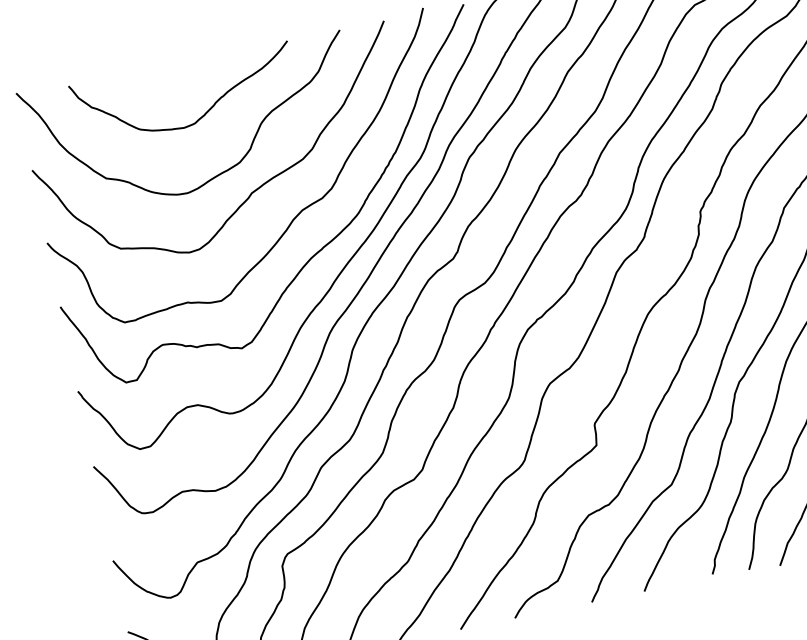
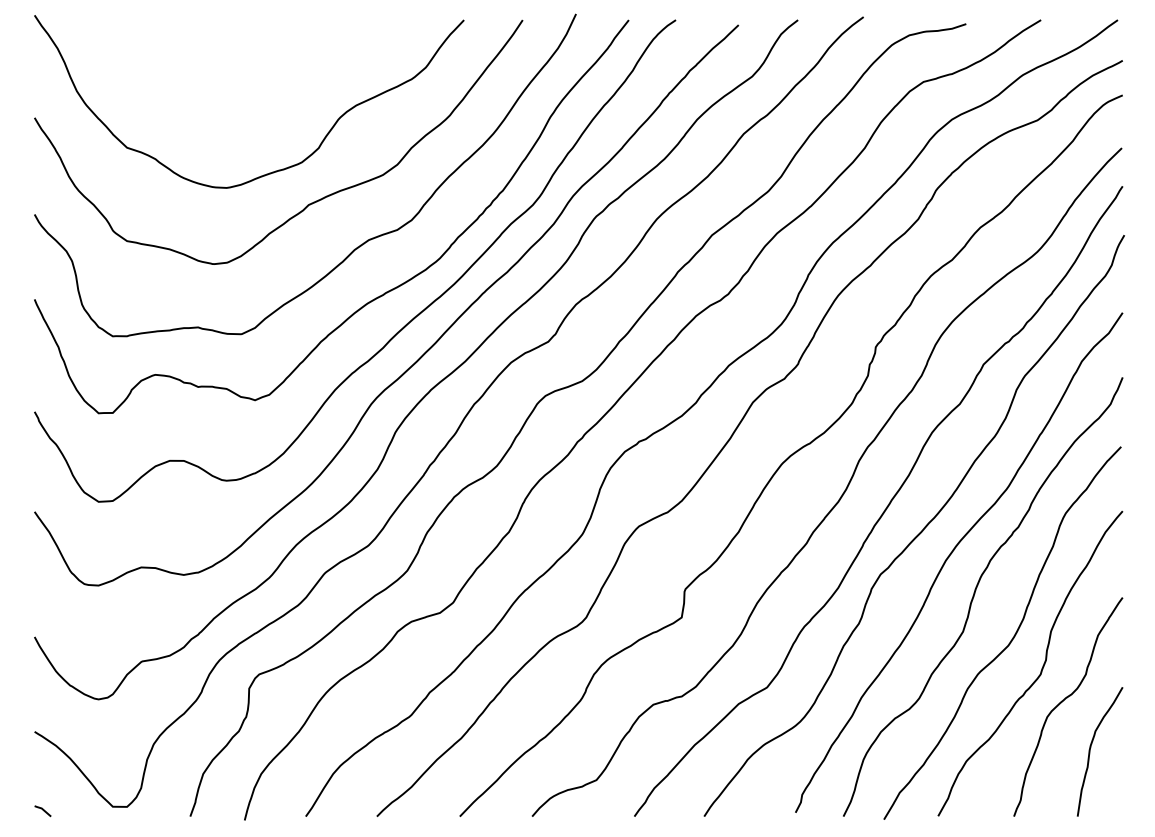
curve: (205, 112) -> (271, 89), removed

